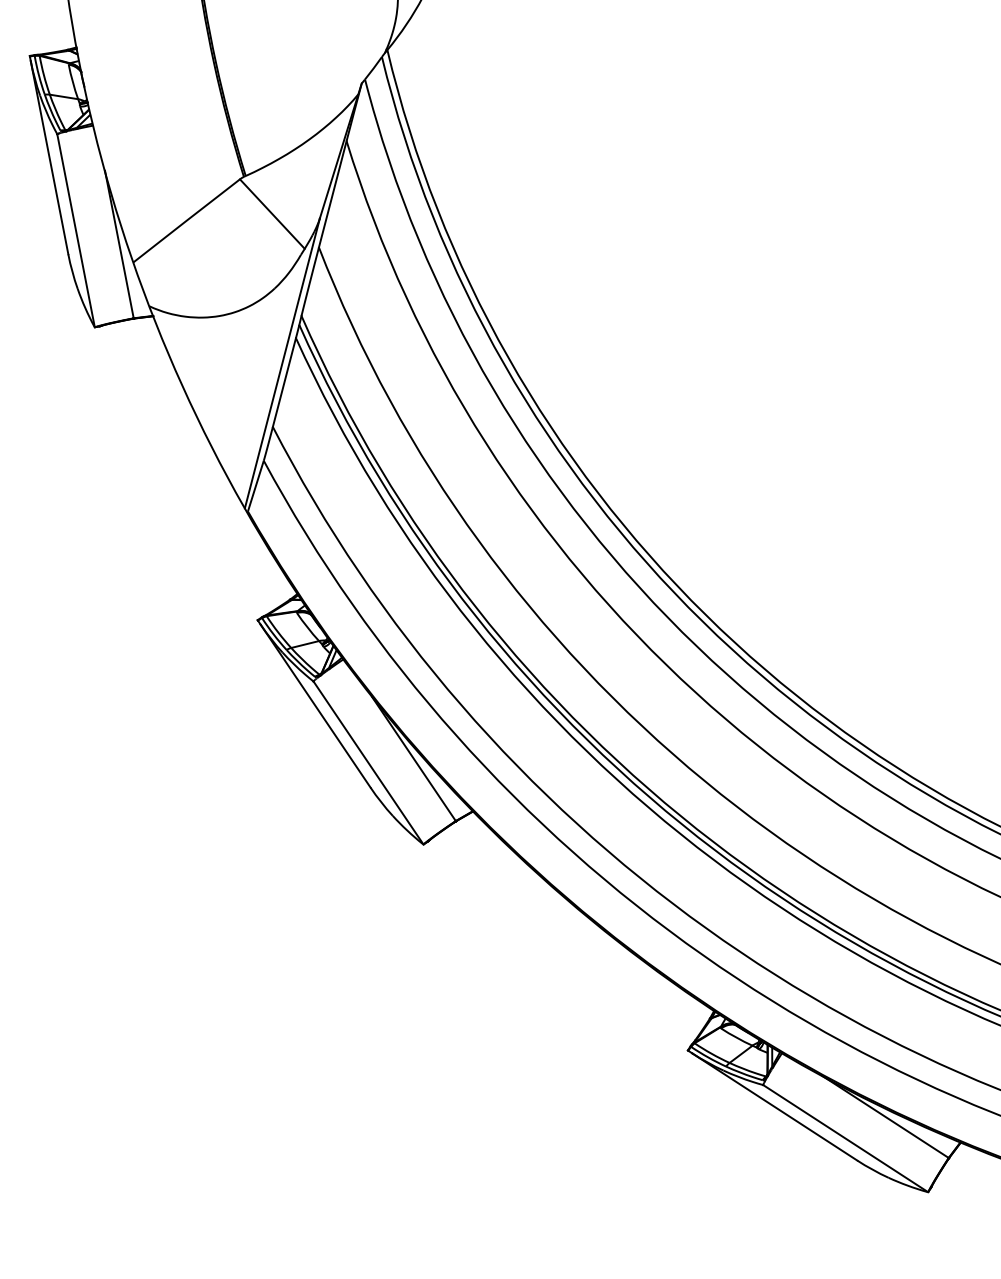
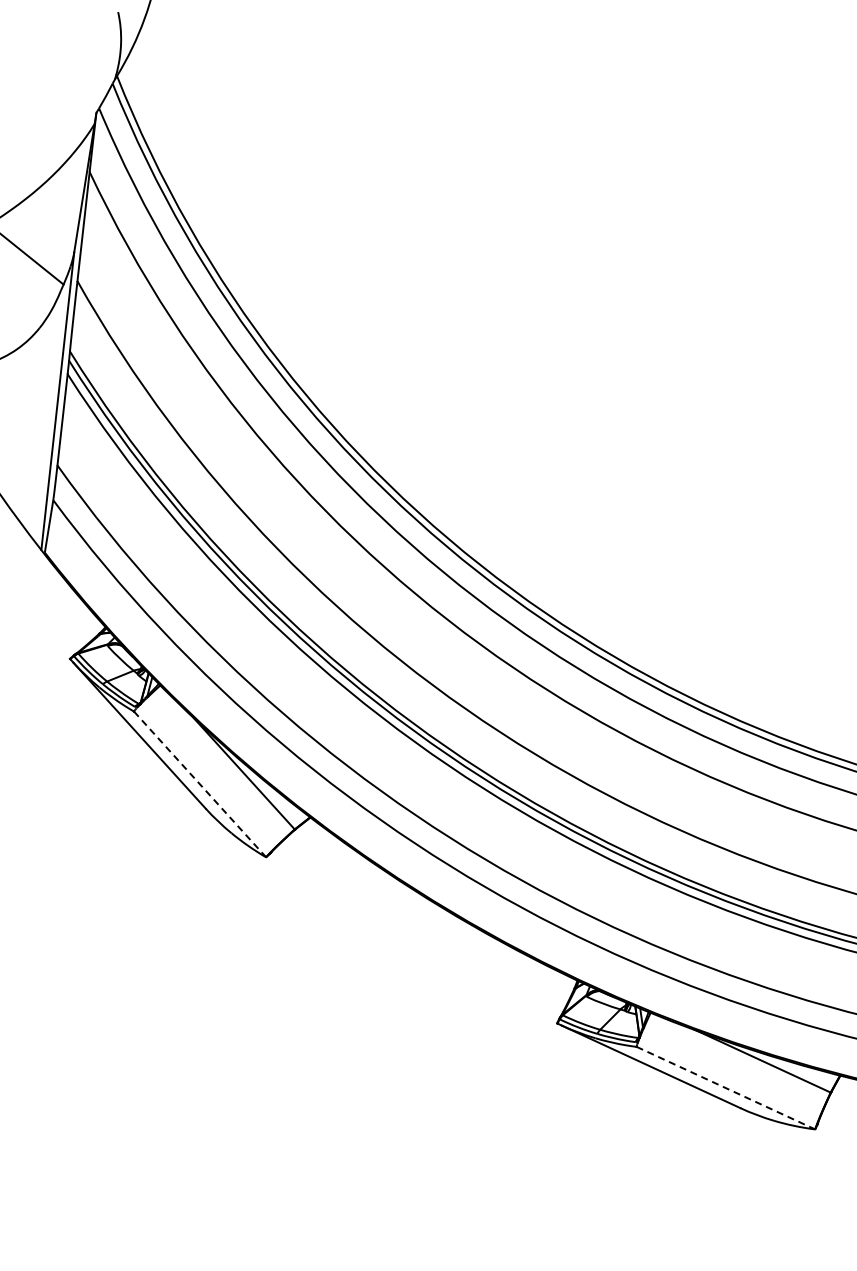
line: (368, 763) -> (200, 784), solid -> dashed
line: (846, 1138) -> (726, 1087), solid -> dashed

